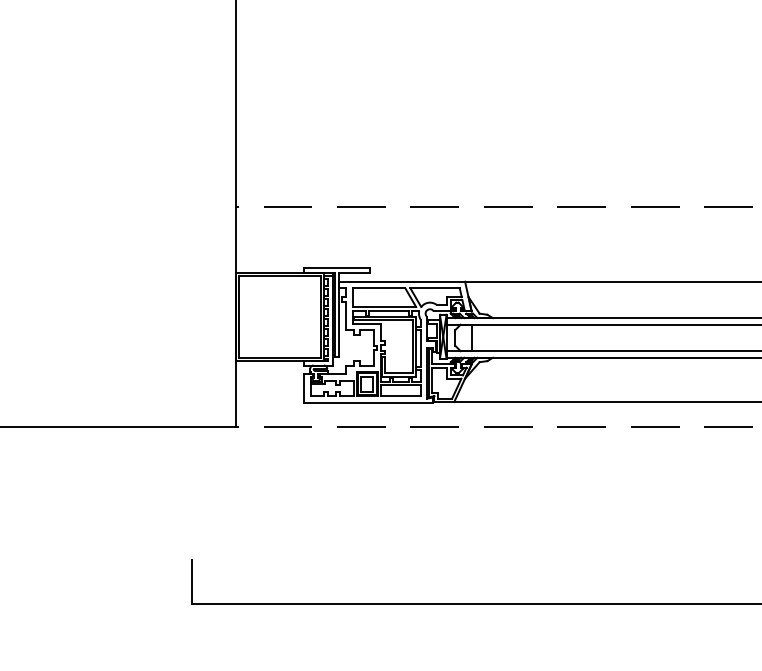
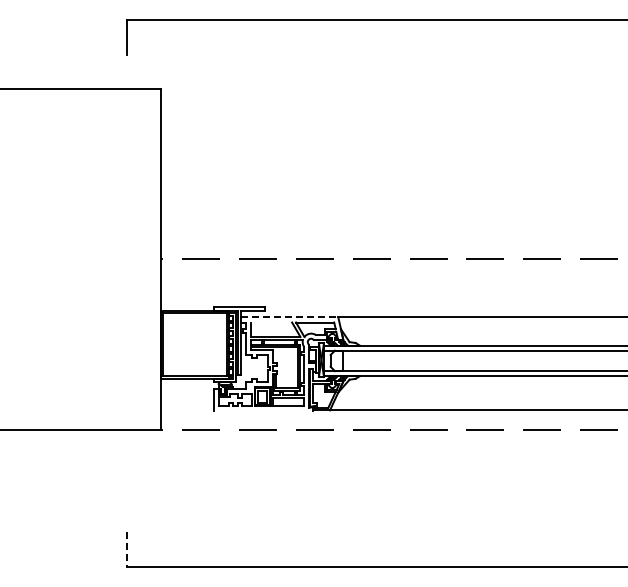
line: (401, 281) -> (289, 317), solid -> dashed
line: (378, 288) -> (271, 322), removed
line: (368, 403) -> (263, 411), removed
line: (191, 581) -> (126, 549), solid -> dashed

